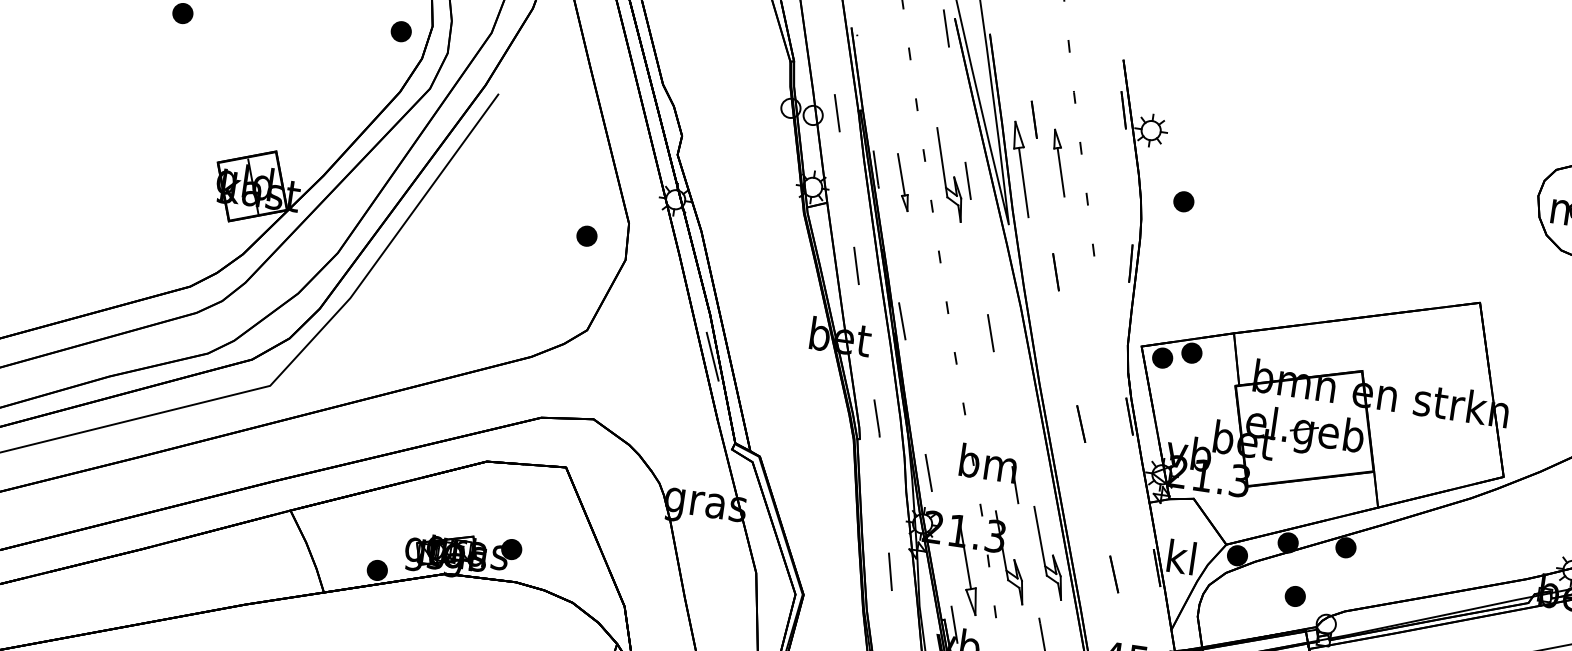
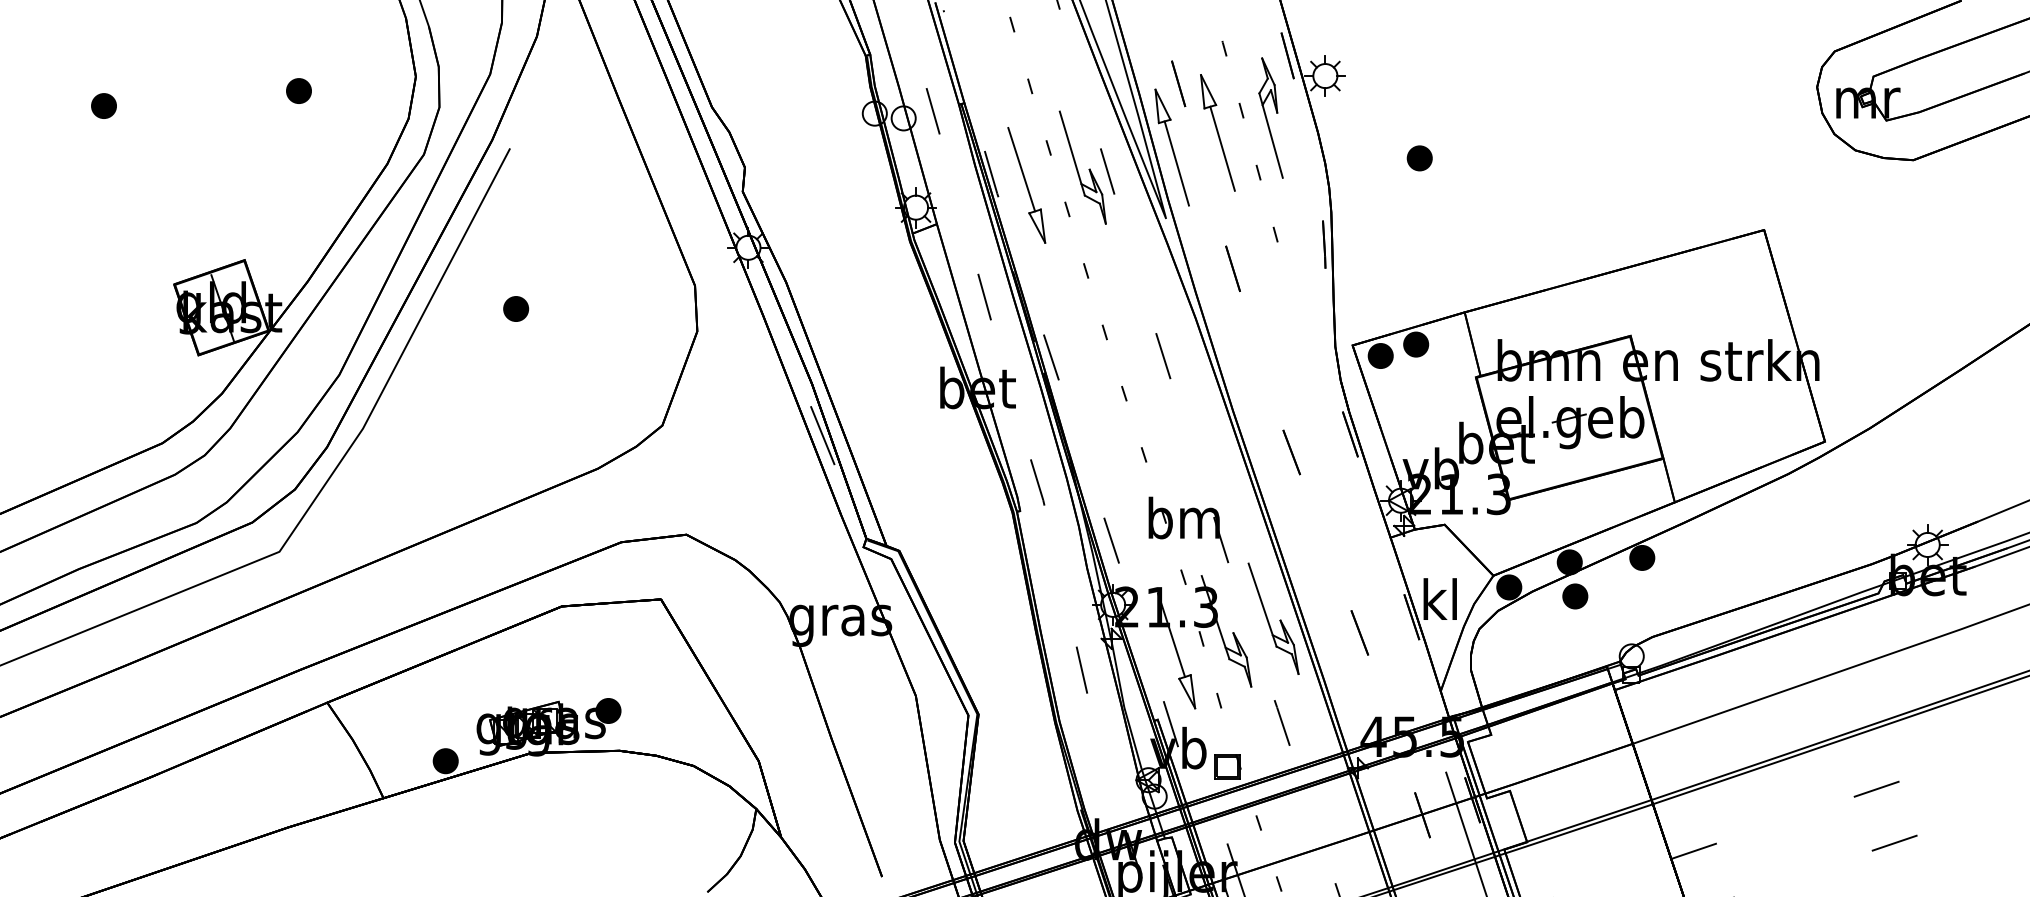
part: (400, 31) -> (298, 90), moved
part: (1103, 157) -> (1270, 117), added
part: (1059, 162) -> (1217, 132), size x1.43
part: (902, 182) -> (1026, 185), size x1.67
part: (1183, 201) -> (1419, 158), moved
part: (587, 235) -> (516, 308), moved
part: (1295, 596) -> (1575, 596), moved

